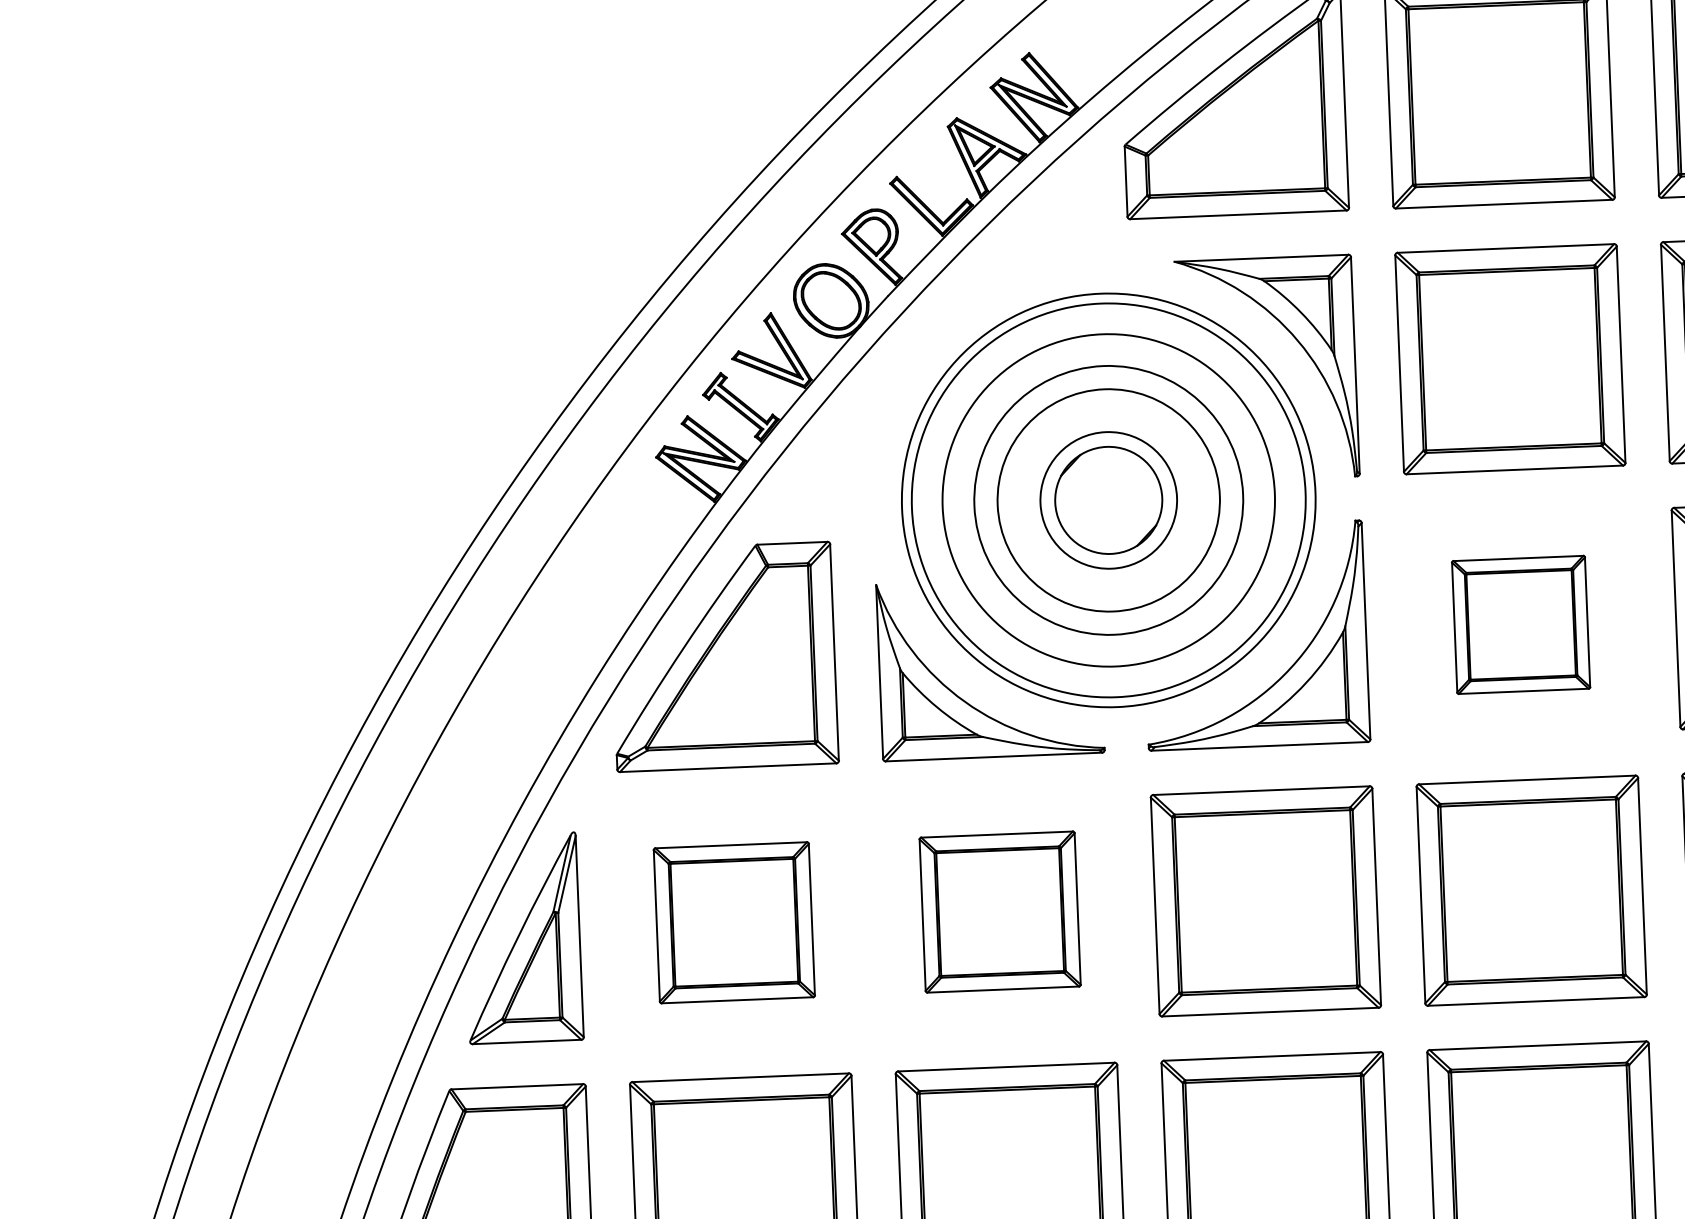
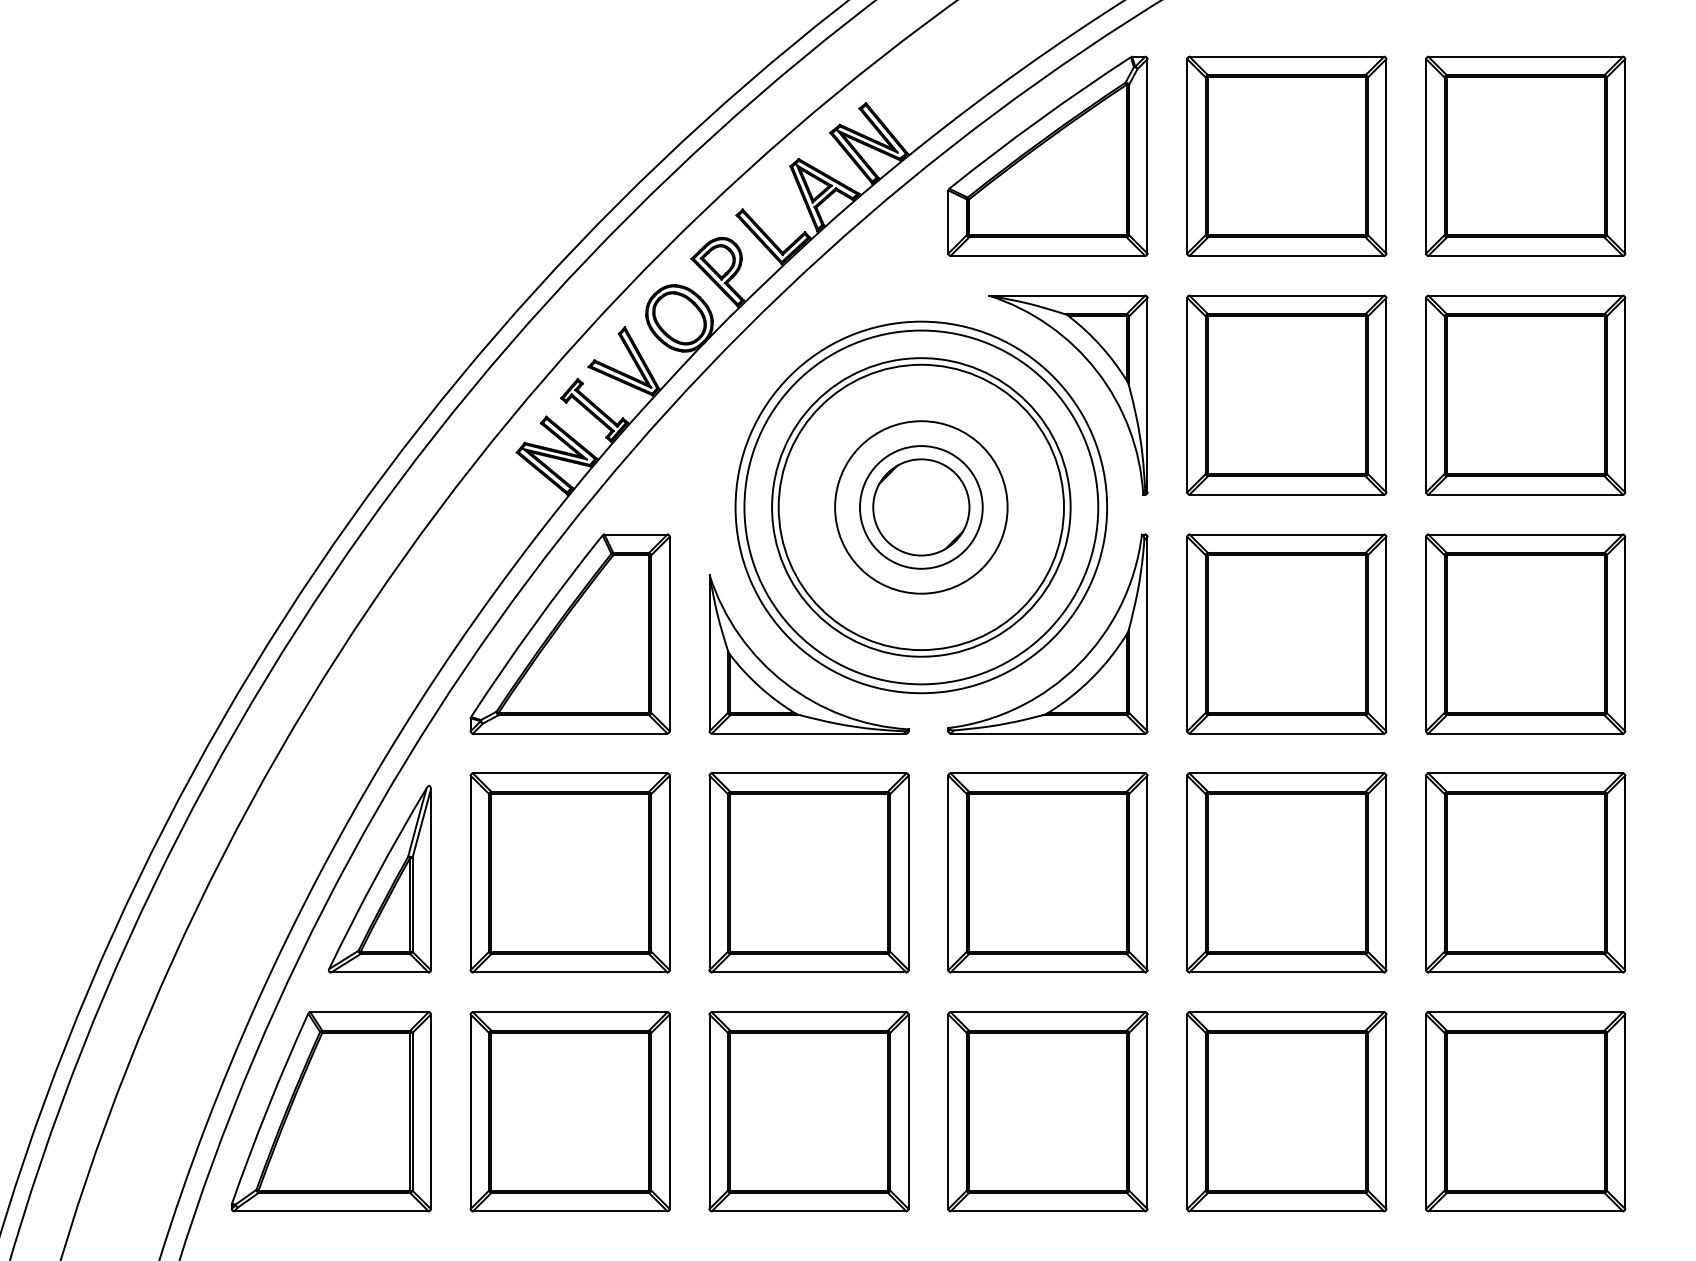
circle: (1108, 500) -> (921, 507), size x0.71
circle: (1108, 500) -> (921, 507), size x1.43
part: (1520, 624) -> (1286, 633), size x1.67
part: (999, 911) -> (808, 872), size x1.43
part: (733, 922) -> (569, 872), size x1.43

